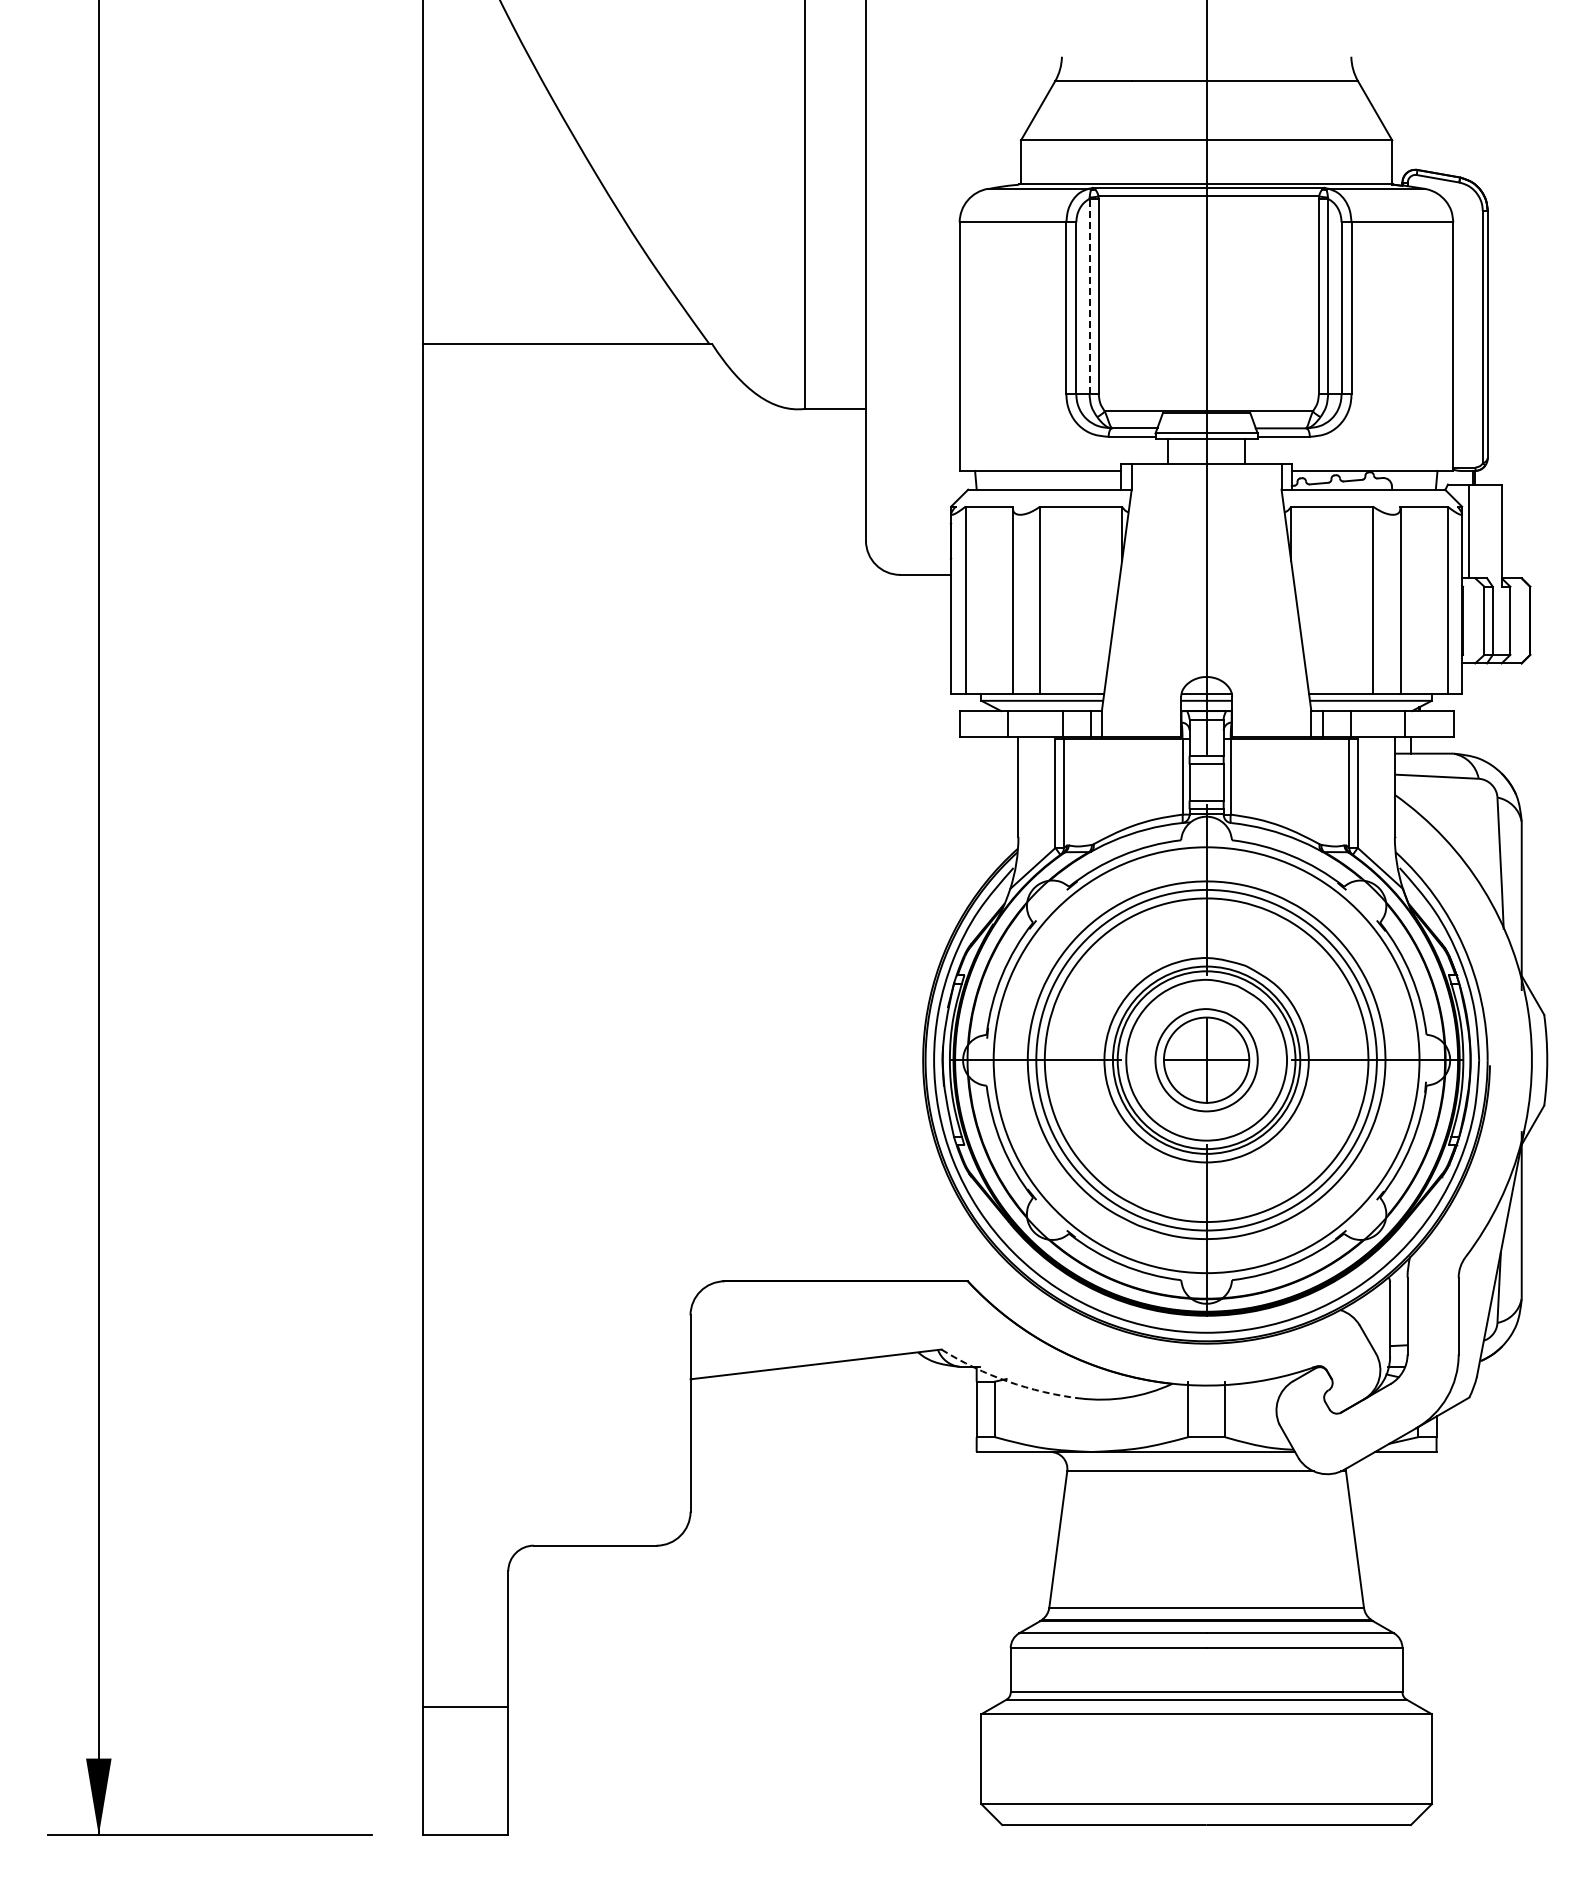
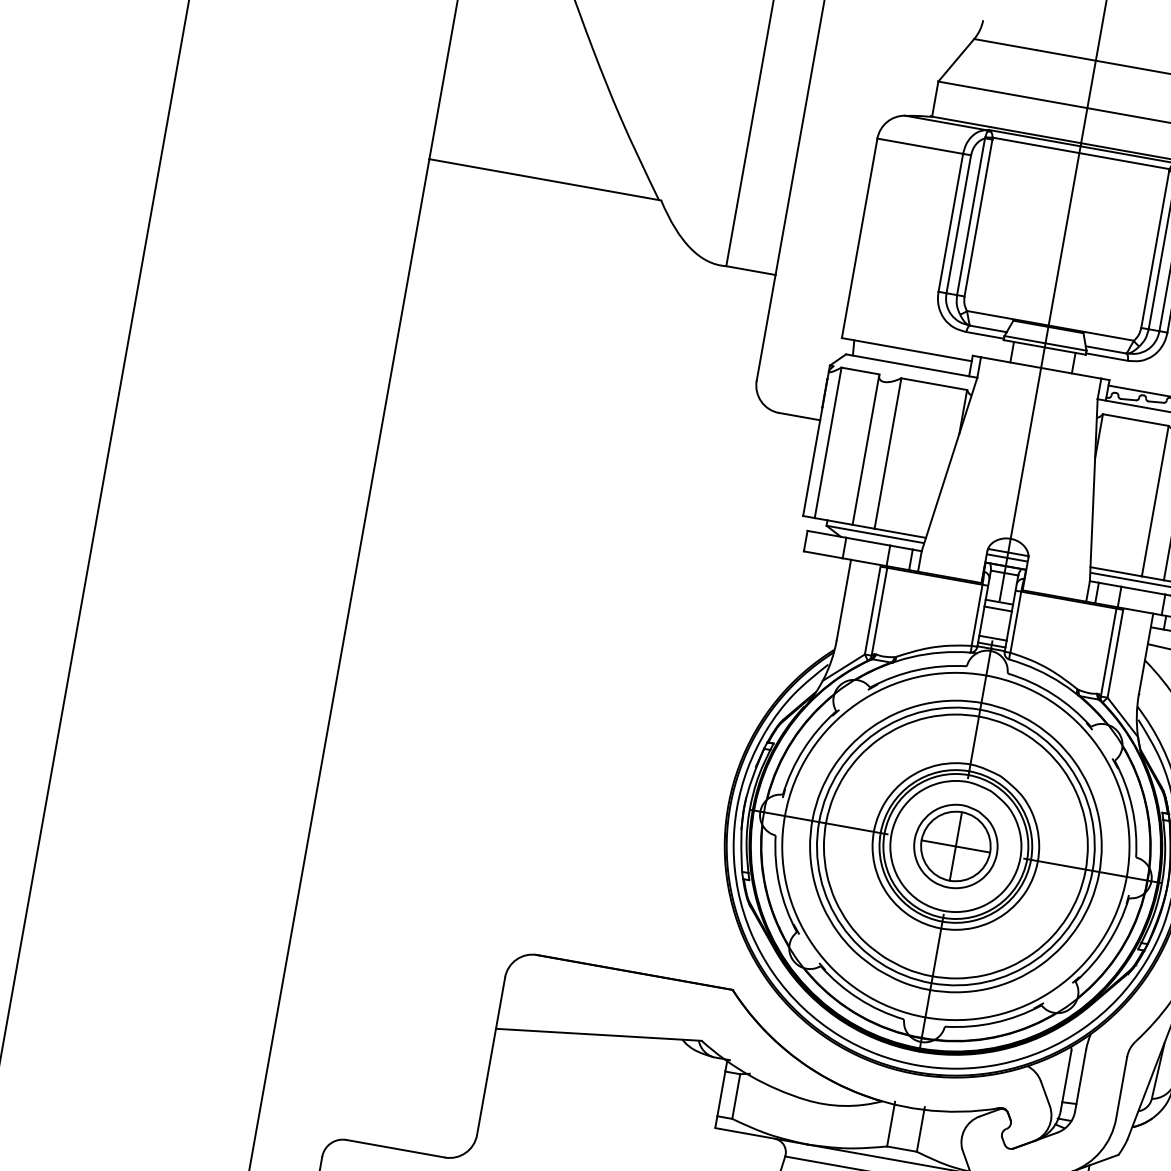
line: (1089, 296) -> (971, 216), dashed -> solid
arc: (1008, 1381) -> (750, 1076), dashed -> solid

